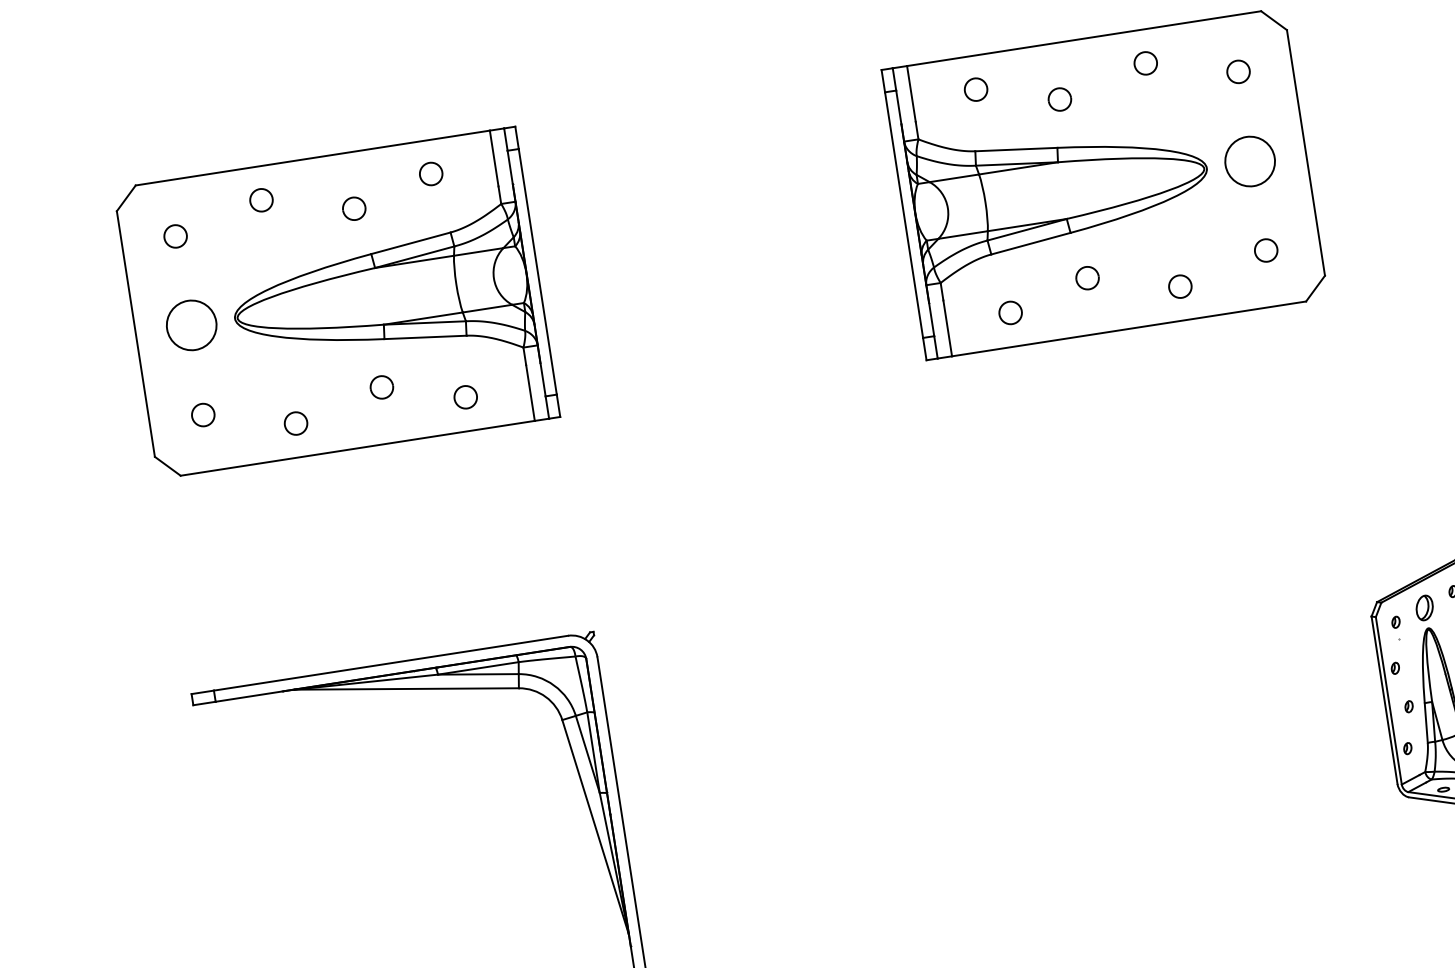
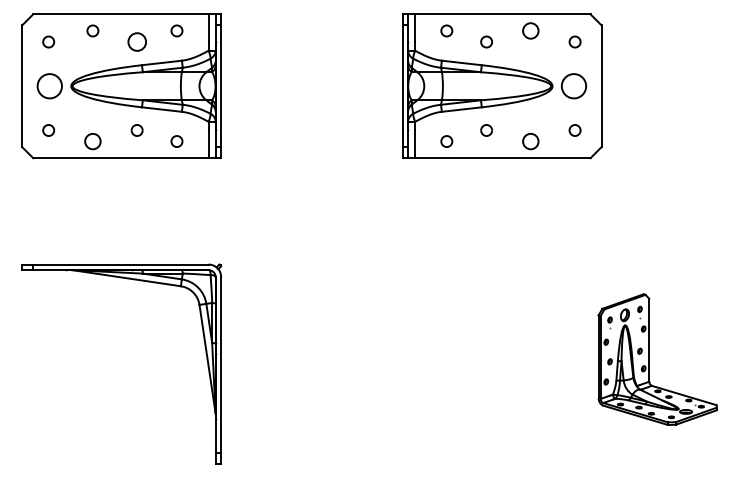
circle: (1144, 62) -> (530, 30), size x1.4
part: (352, 207) -> (136, 41), size x1.6
circle: (1179, 286) -> (530, 141), size x1.4
circle: (295, 423) -> (92, 141), size x1.4

